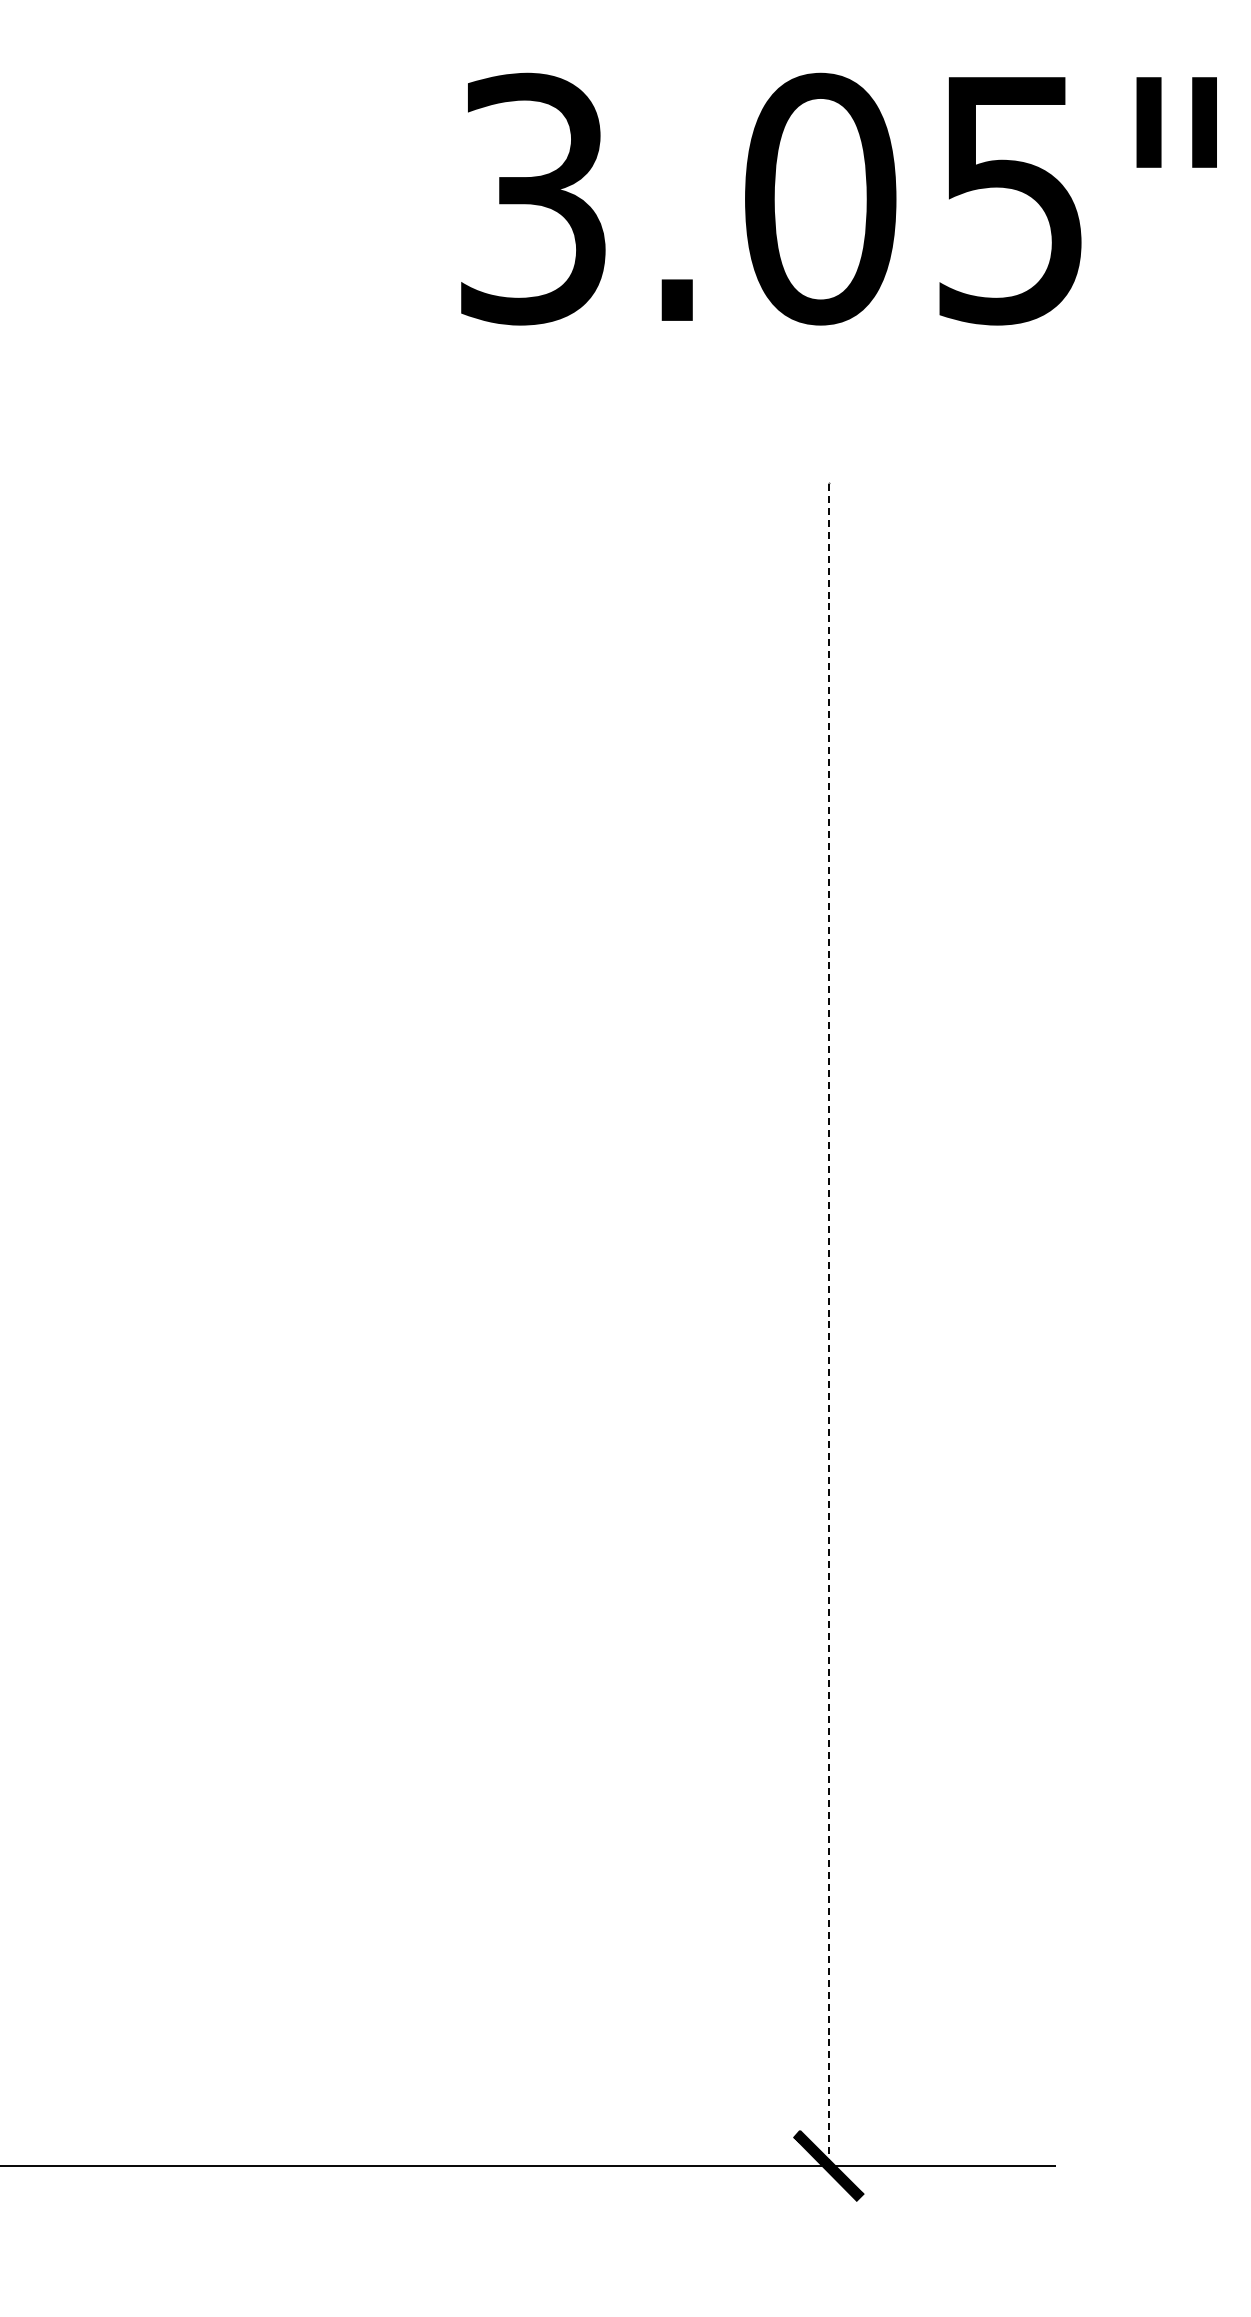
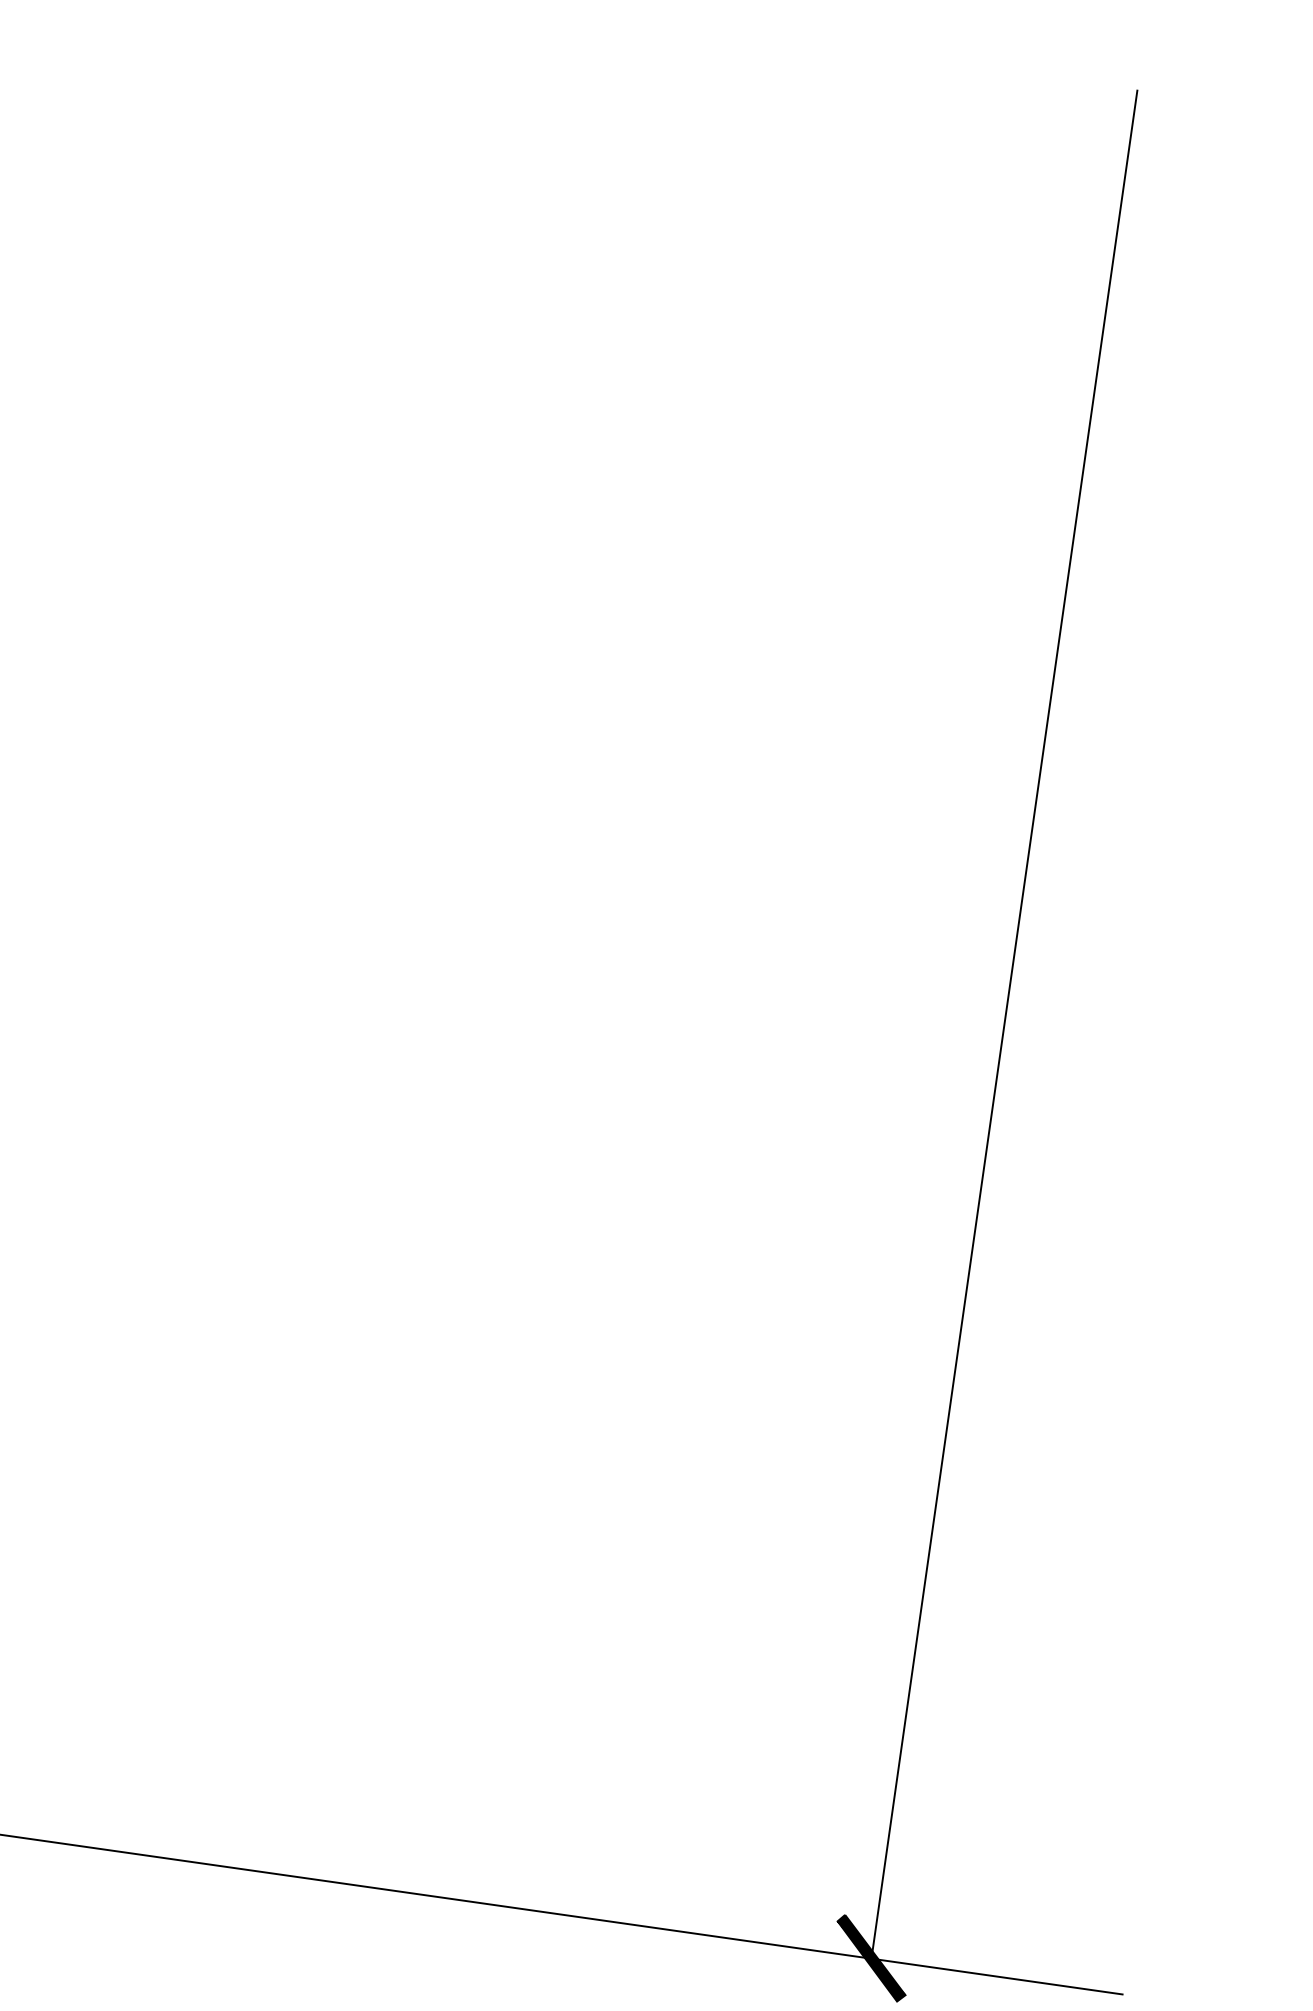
line: (828, 1324) -> (1004, 1023), dashed -> solid

